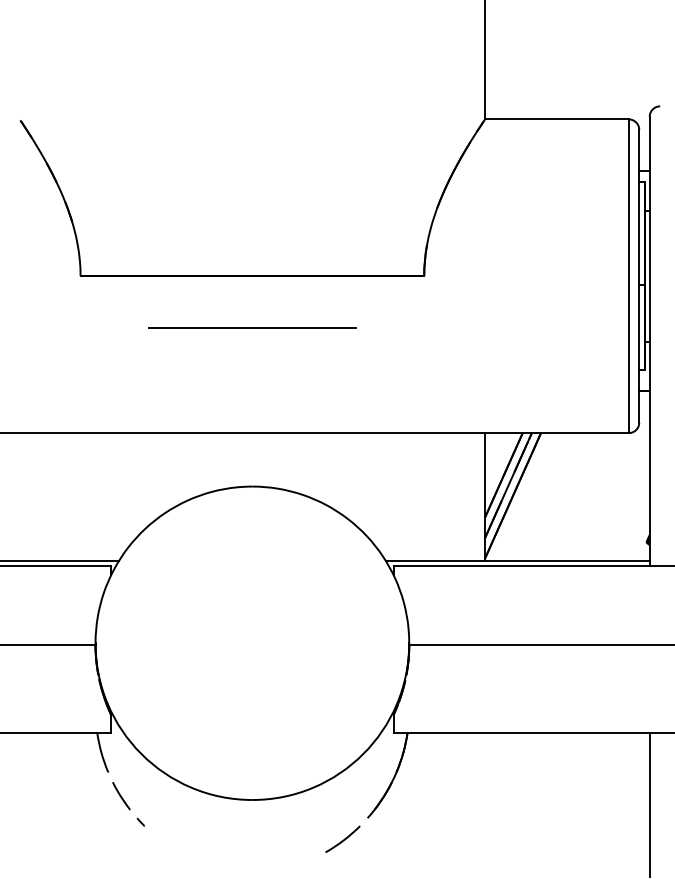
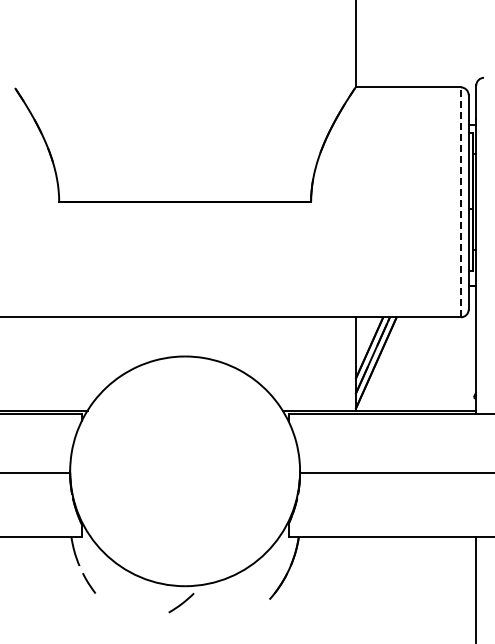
line: (629, 276) -> (461, 202), solid -> dashed
line: (251, 328) -> (184, 240), removed
curve: (141, 822) -> (103, 602), removed
curve: (342, 839) -> (181, 603), moved

